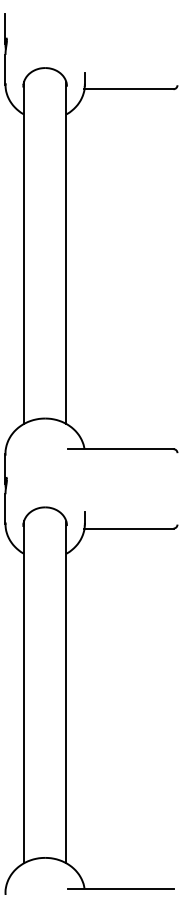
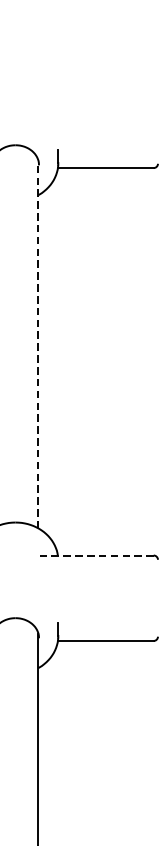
line: (66, 253) -> (38, 344), solid -> dashed
line: (120, 449) -> (96, 555), solid -> dashed

